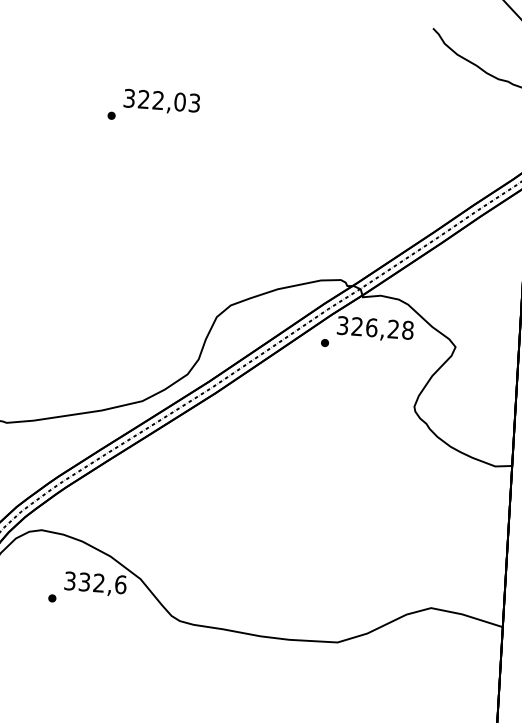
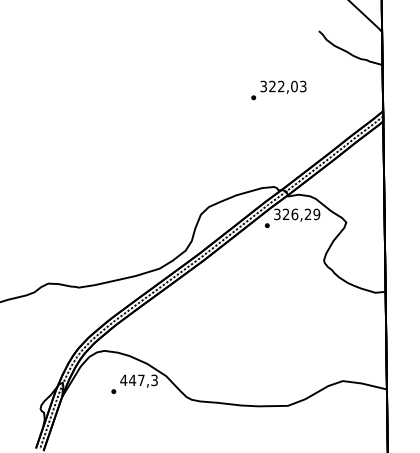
text: (153, 106) -> (278, 90), moved
text: (407, 330) -> (316, 214), 326,28 -> 326,29
text: (95, 583) -> (139, 380), 332,6 -> 447,3

